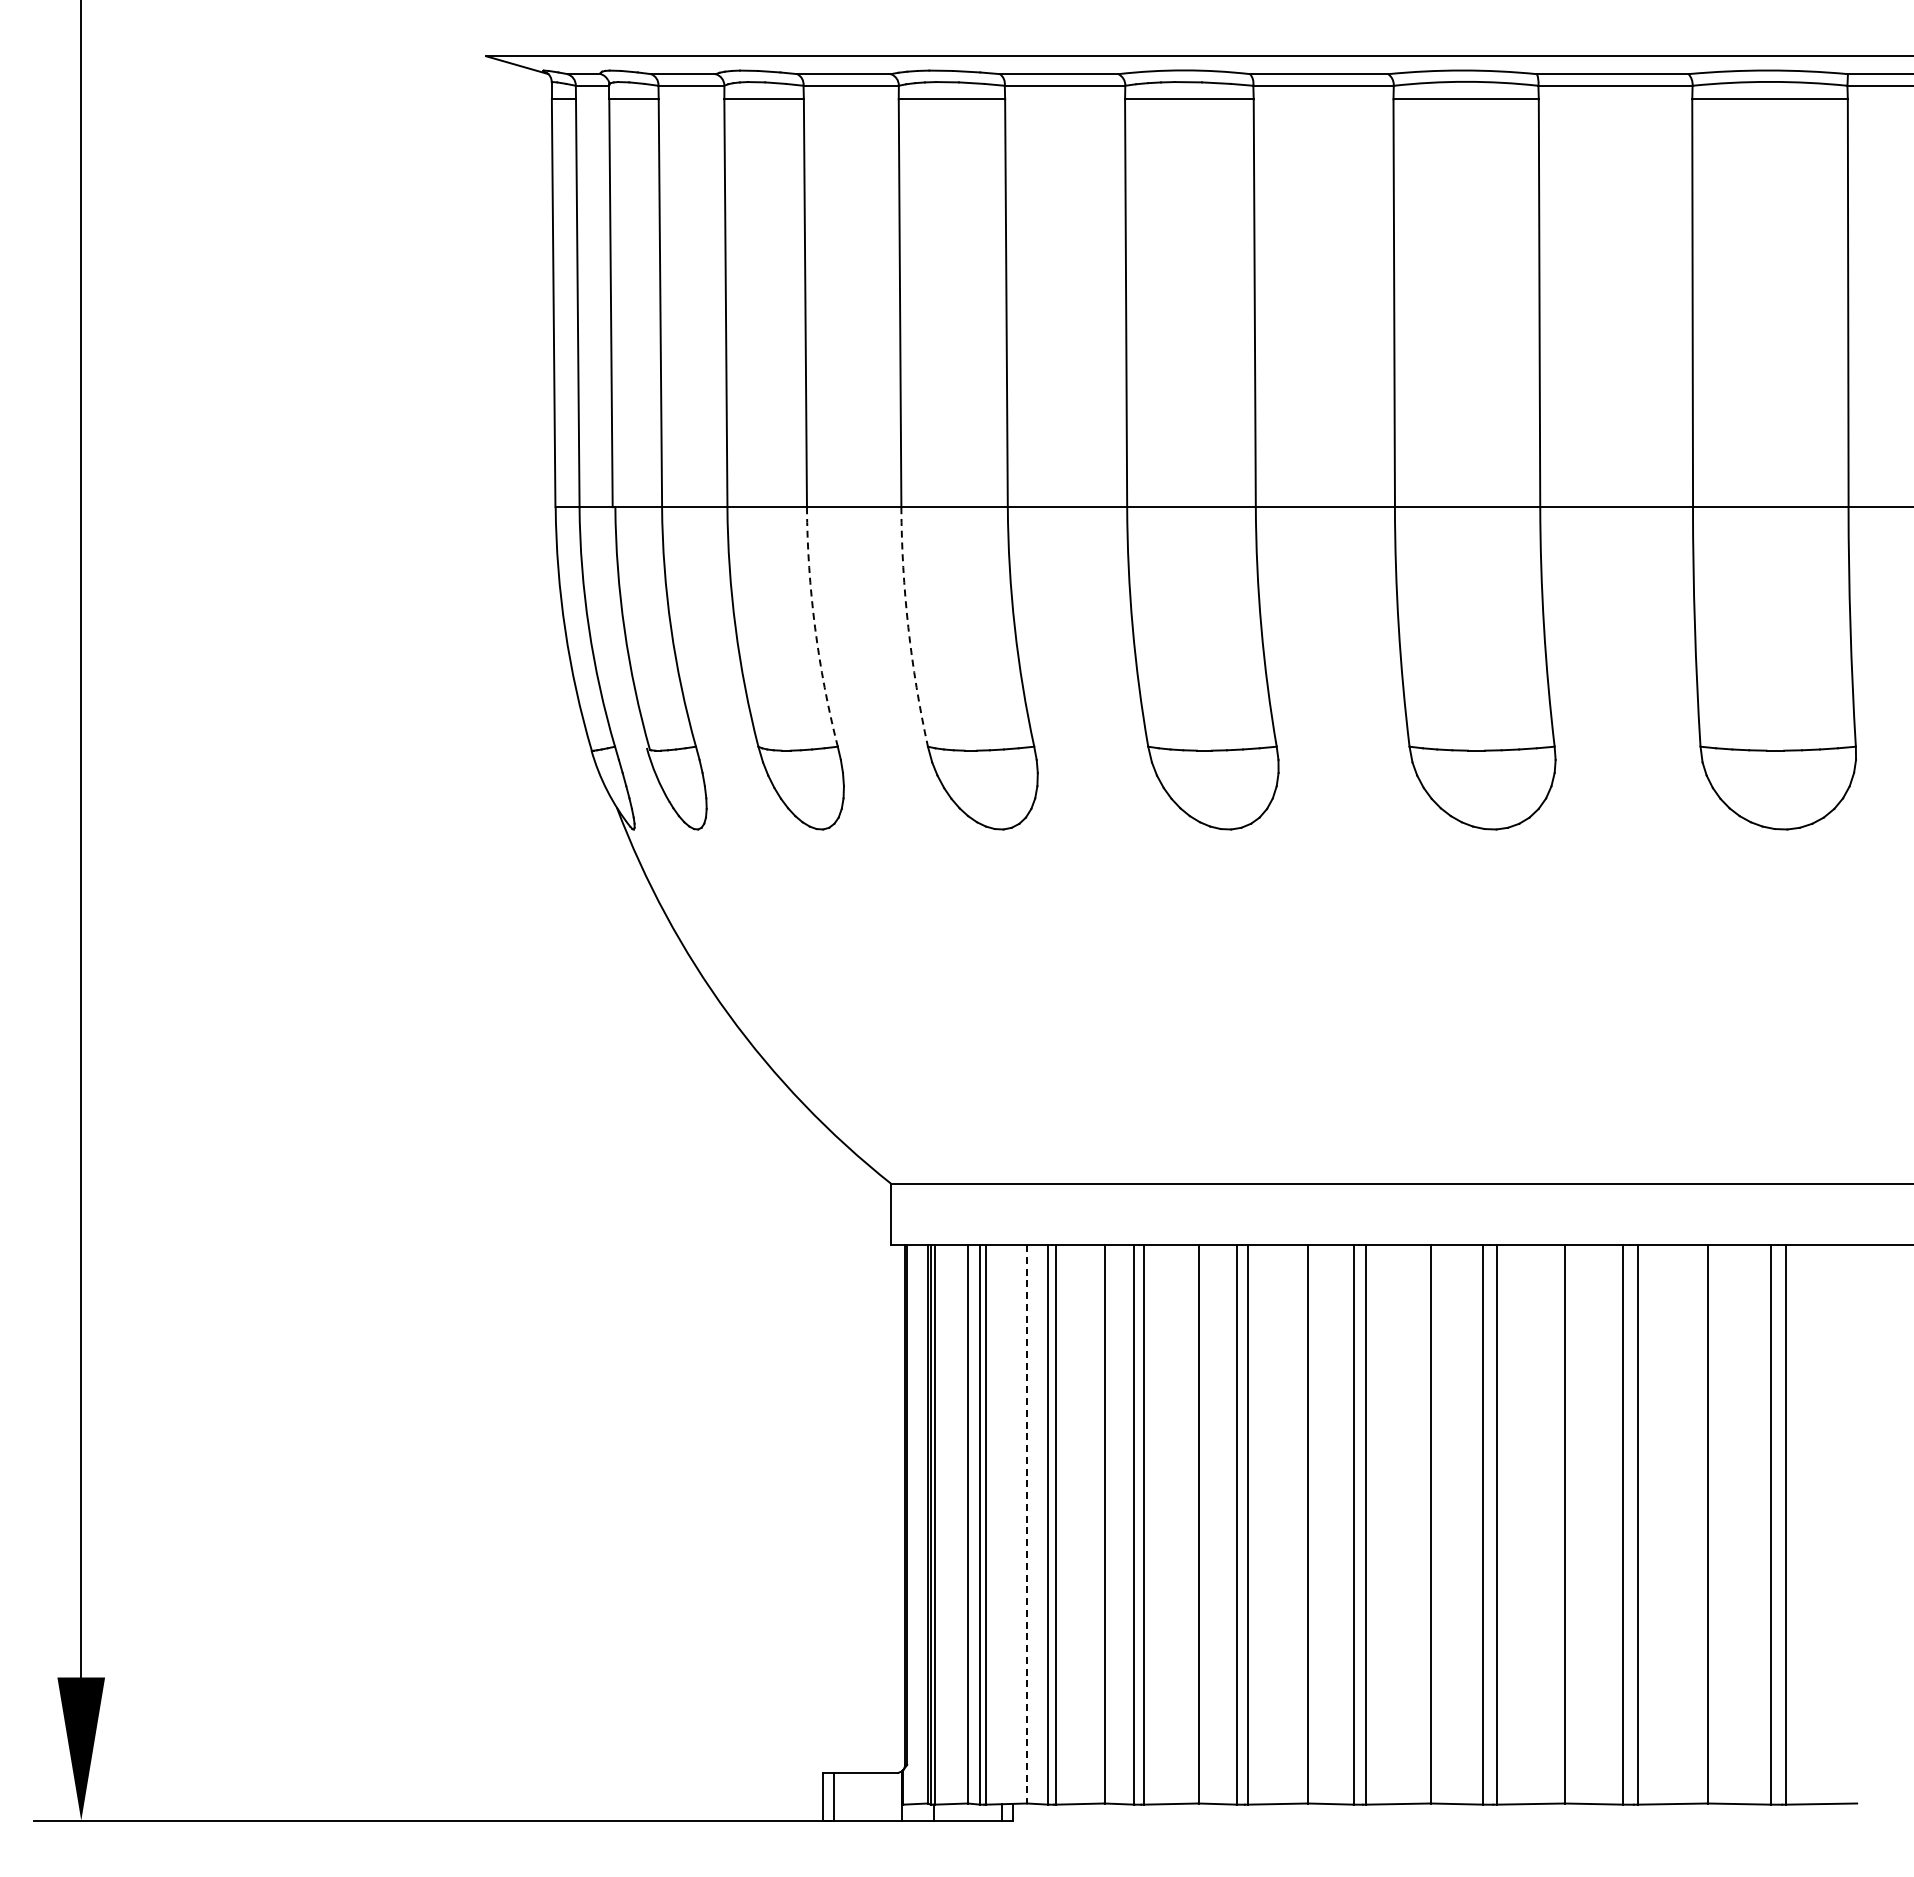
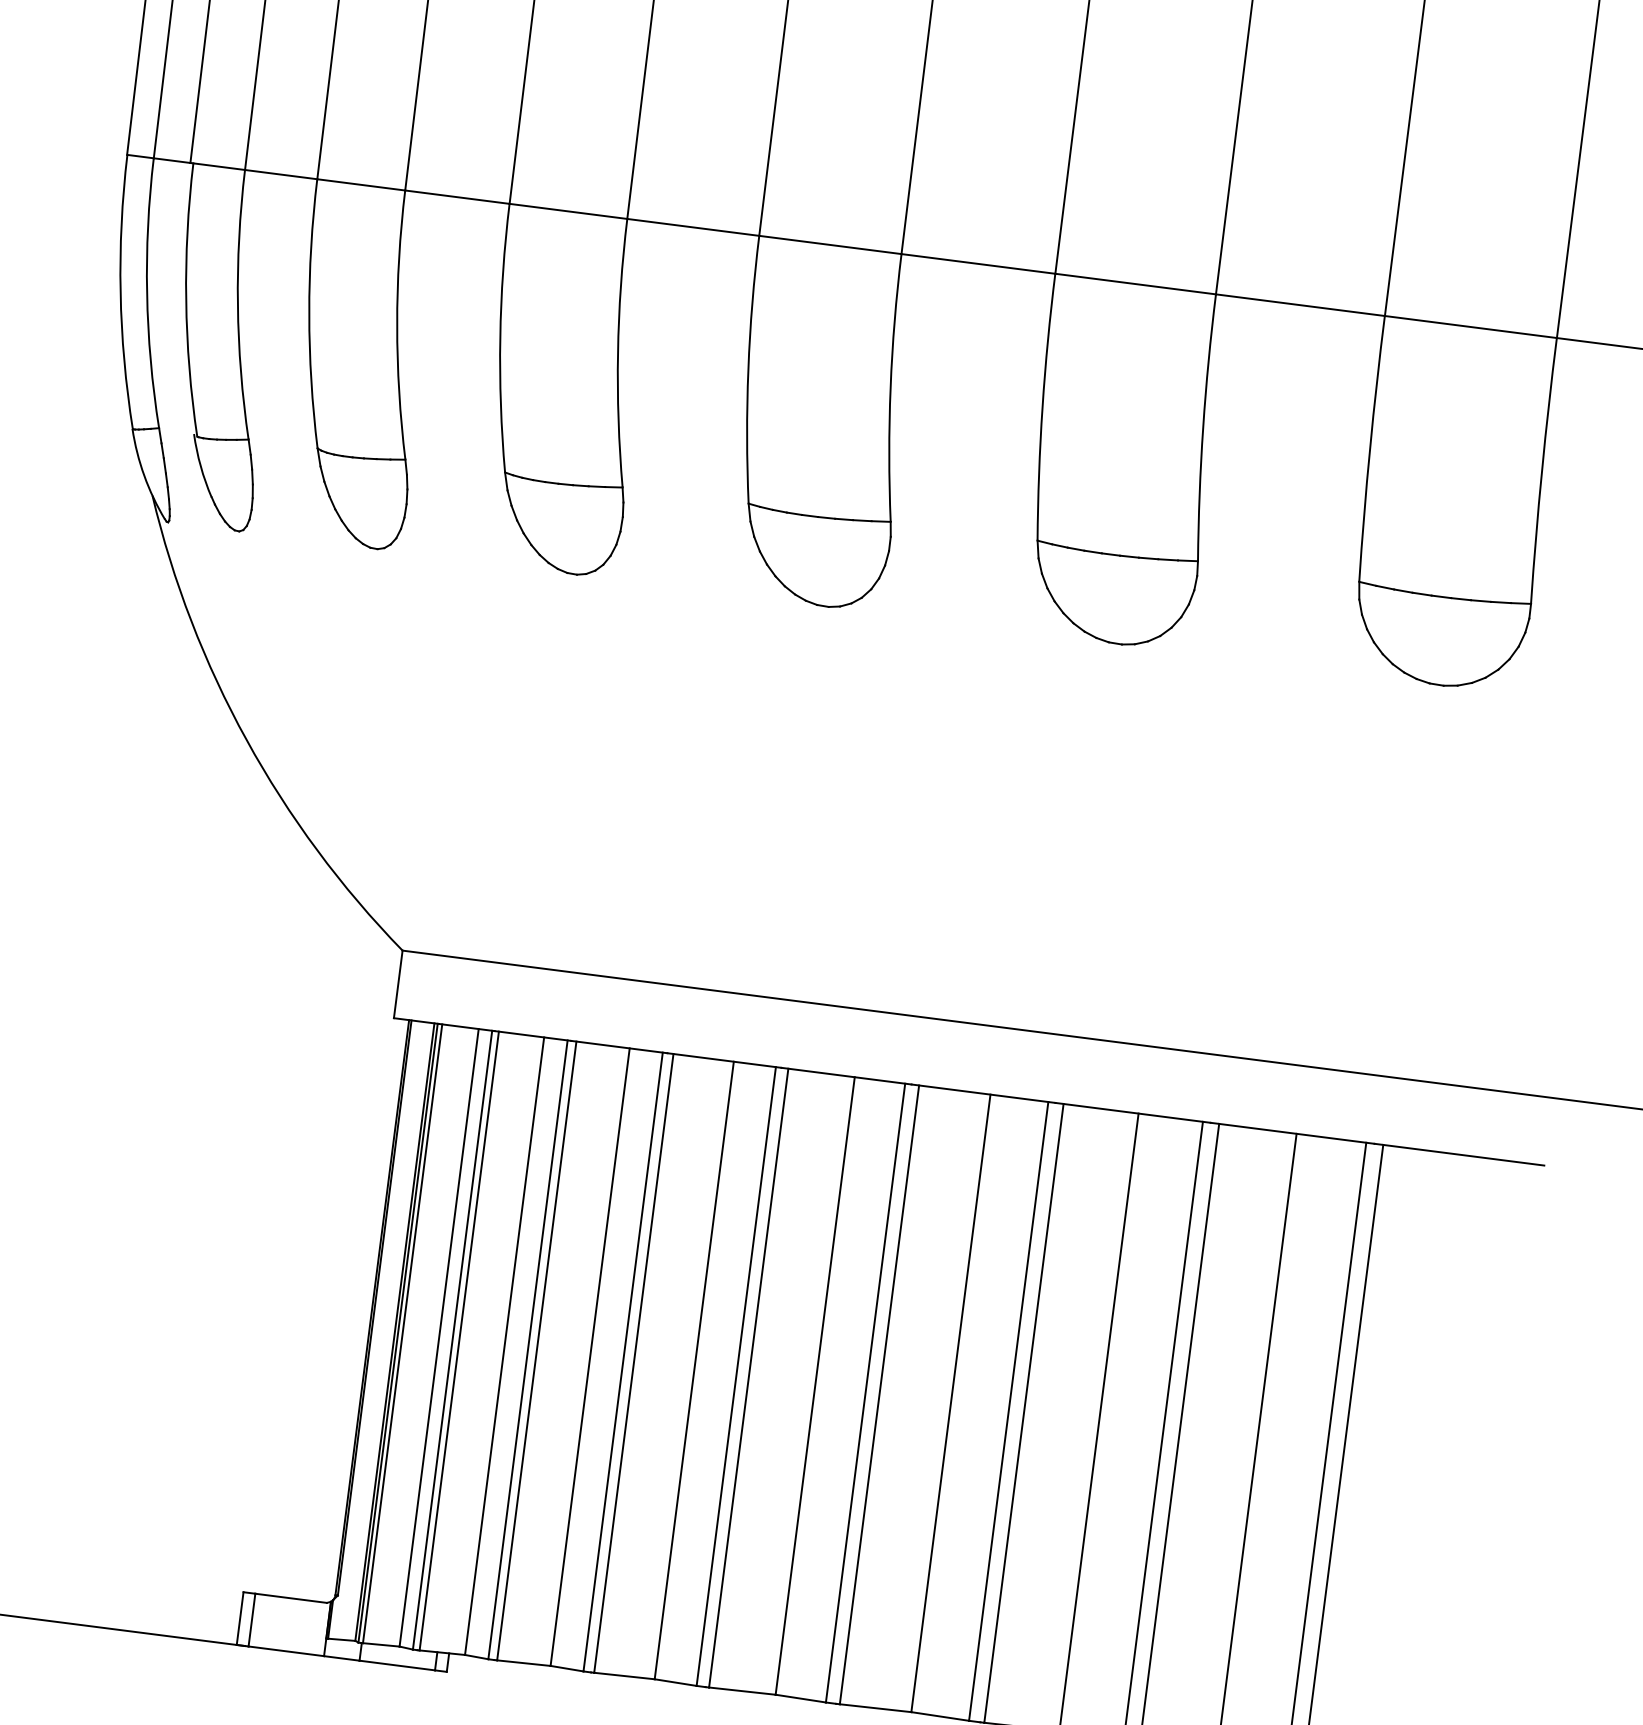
arc: (815, 627) -> (397, 324), dashed -> solid
arc: (908, 627) -> (500, 337), dashed -> solid
line: (1027, 1524) -> (504, 1346), dashed -> solid

